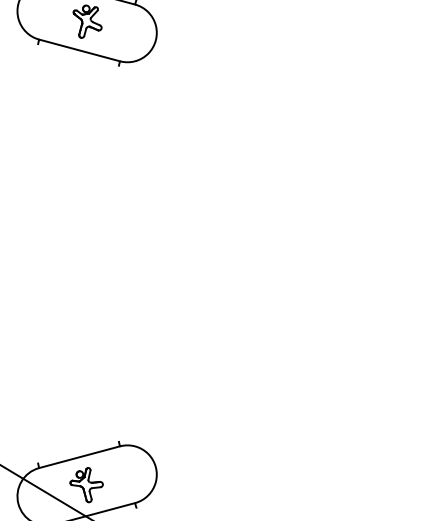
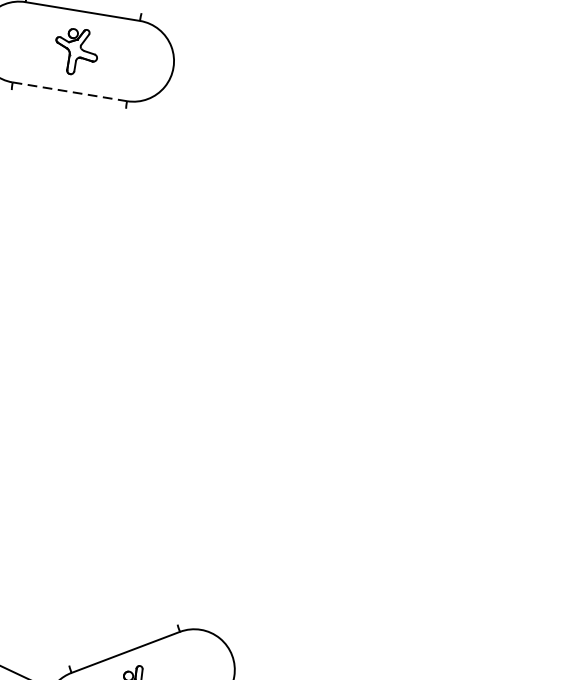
line: (79, 50) -> (69, 91), solid -> dashed

